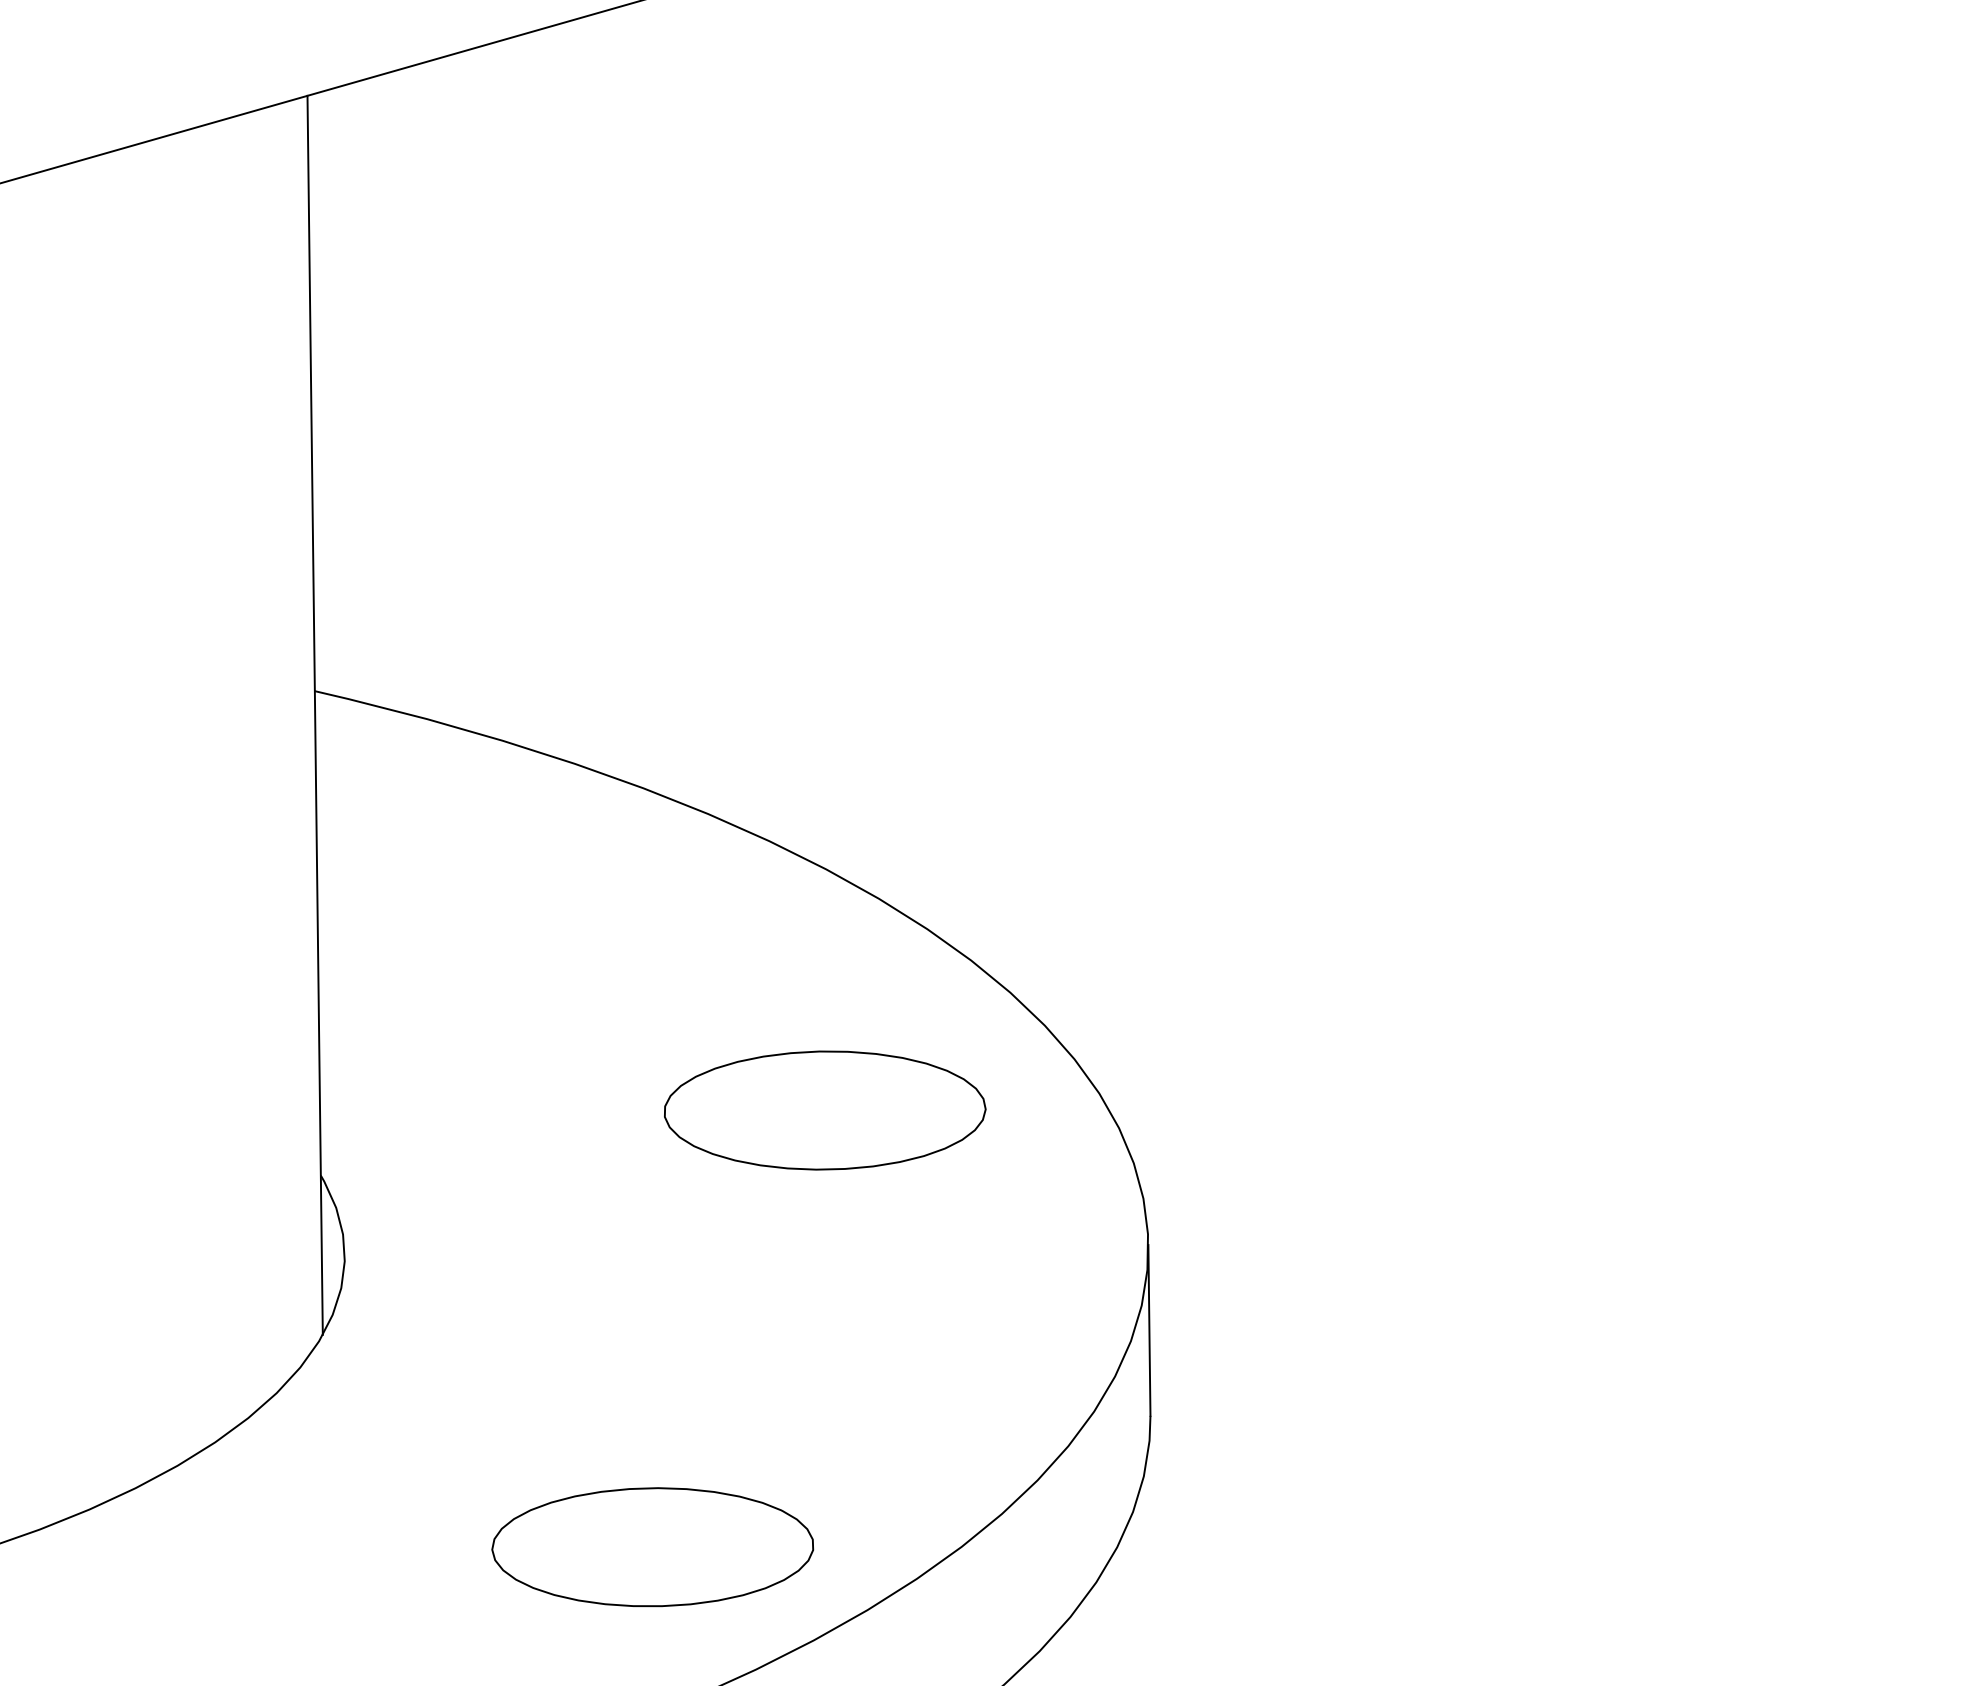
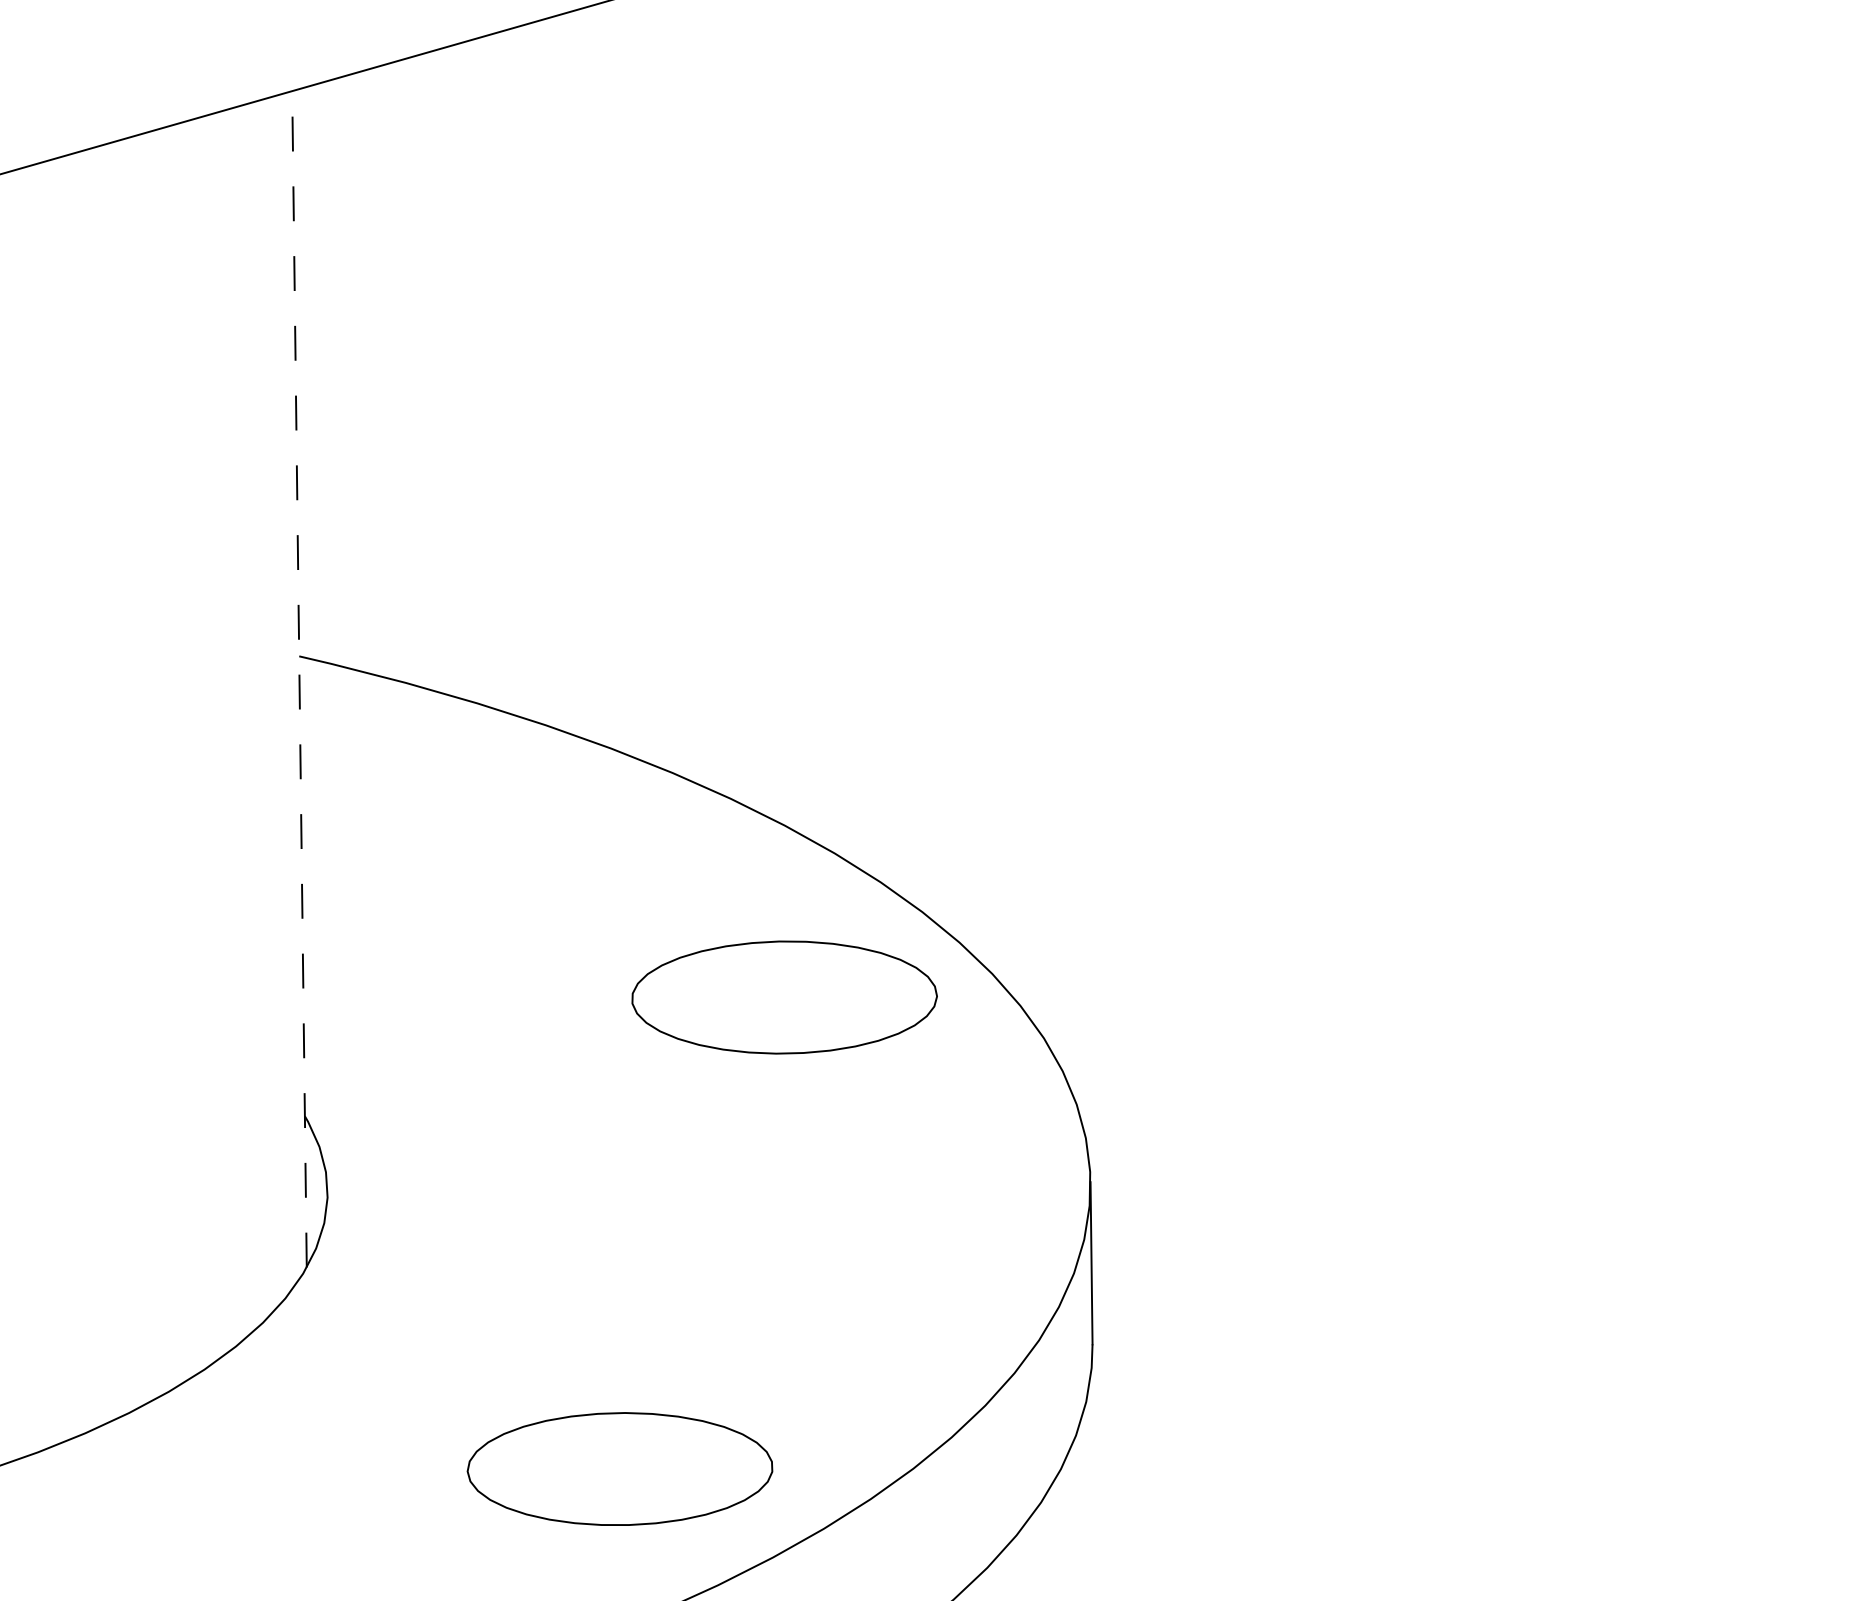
line: (315, 715) -> (299, 679), solid -> dashed
part: (825, 1110) -> (784, 997), moved

